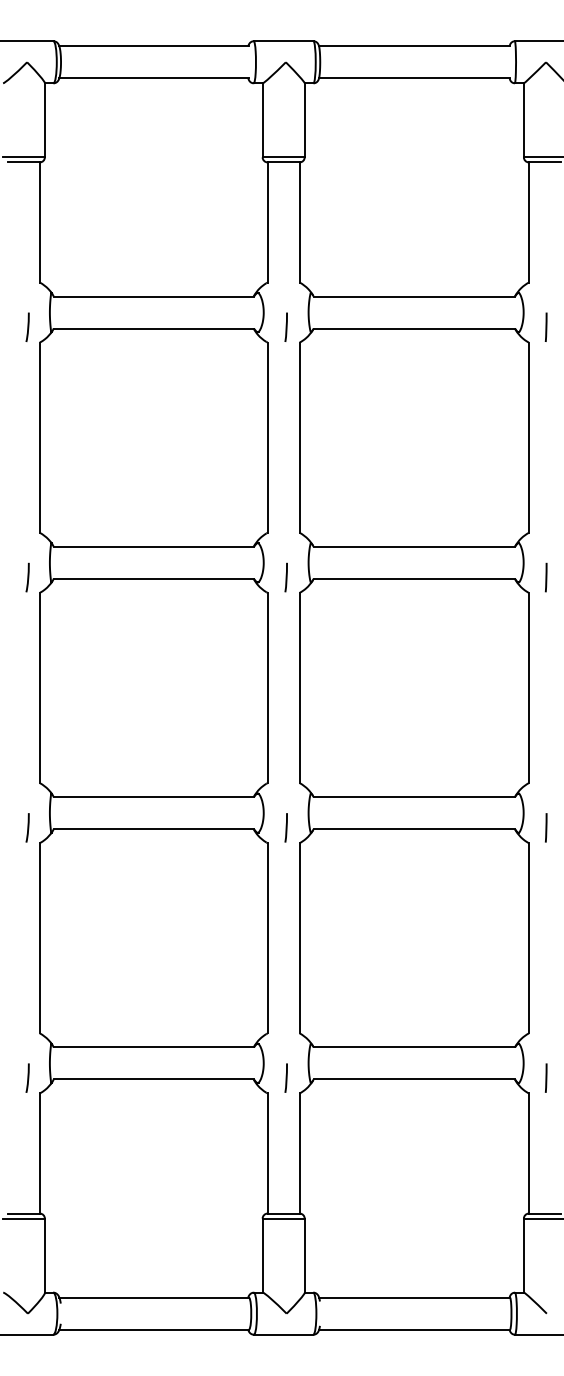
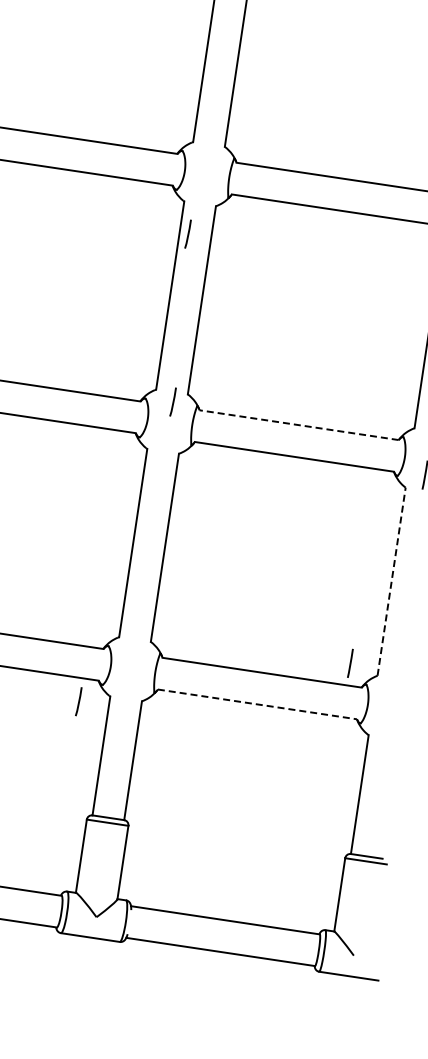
line: (285, 577) -> (187, 233), moved
line: (414, 797) -> (299, 425), solid -> dashed
line: (285, 827) -> (172, 401), moved
line: (528, 937) -> (391, 580), solid -> dashed
line: (285, 1077) -> (78, 700), moved
line: (545, 1077) -> (349, 662), moved
line: (414, 1079) -> (257, 704), solid -> dashed

